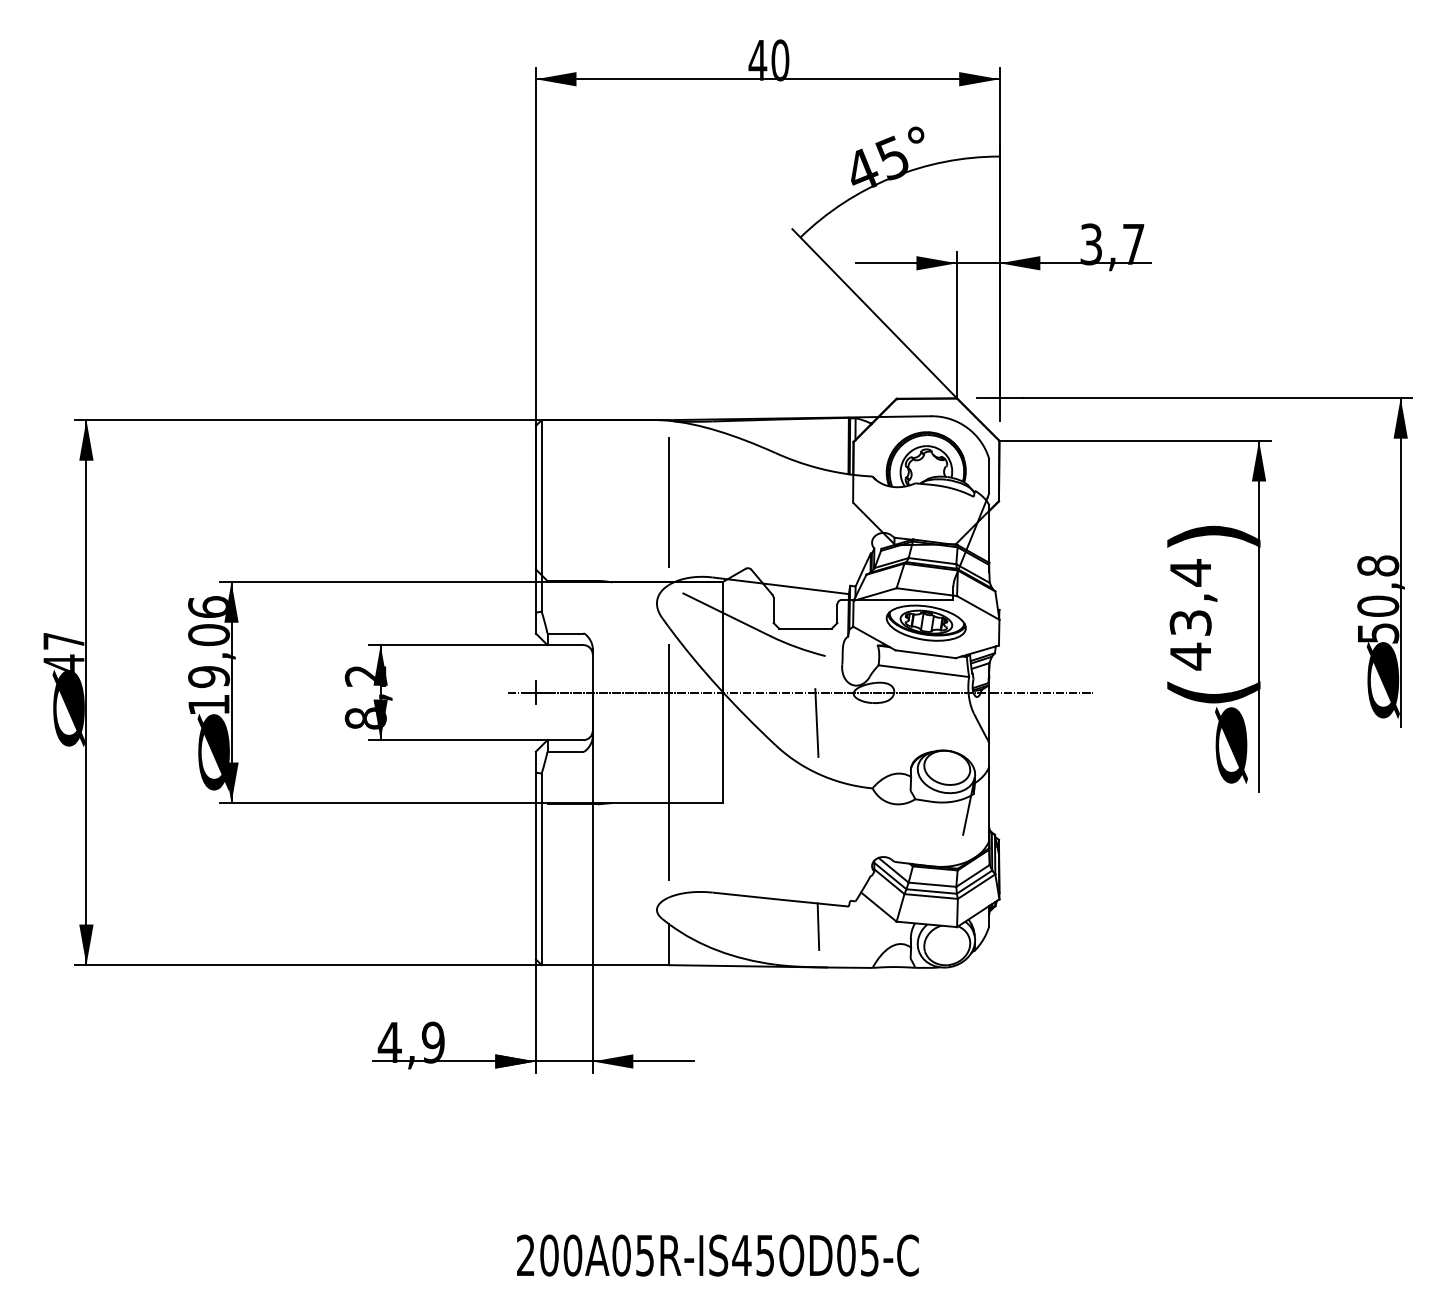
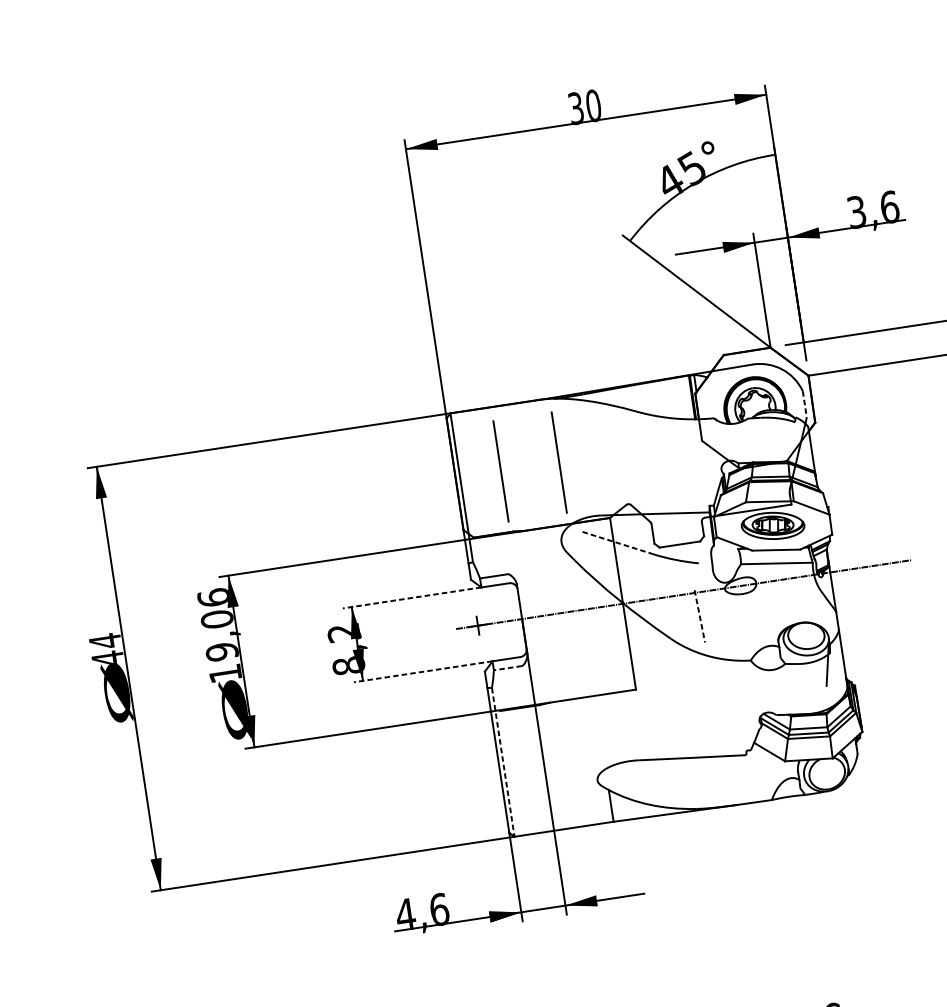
text: (757, 60) -> (575, 108), 40 -> 30
text: (1133, 244) -> (889, 207), 3,7 -> 3,6
line: (989, 476) -> (804, 404), solid -> dashed
line: (593, 502) -> (500, 471), added
line: (727, 614) -> (617, 542), solid -> dashed
text: (63, 641) -> (104, 641), 47 -> 44
line: (457, 645) -> (411, 598), solid -> dashed
line: (816, 723) -> (699, 616), solid -> dashed
line: (457, 740) -> (422, 672), solid -> dashed
line: (565, 751) -> (507, 667), solid -> dashed
line: (669, 762) -> (589, 664), removed
line: (541, 869) -> (503, 762), solid -> dashed
line: (818, 926) -> (724, 774), removed
text: (432, 1042) -> (438, 909), 4,9 -> 4,6

